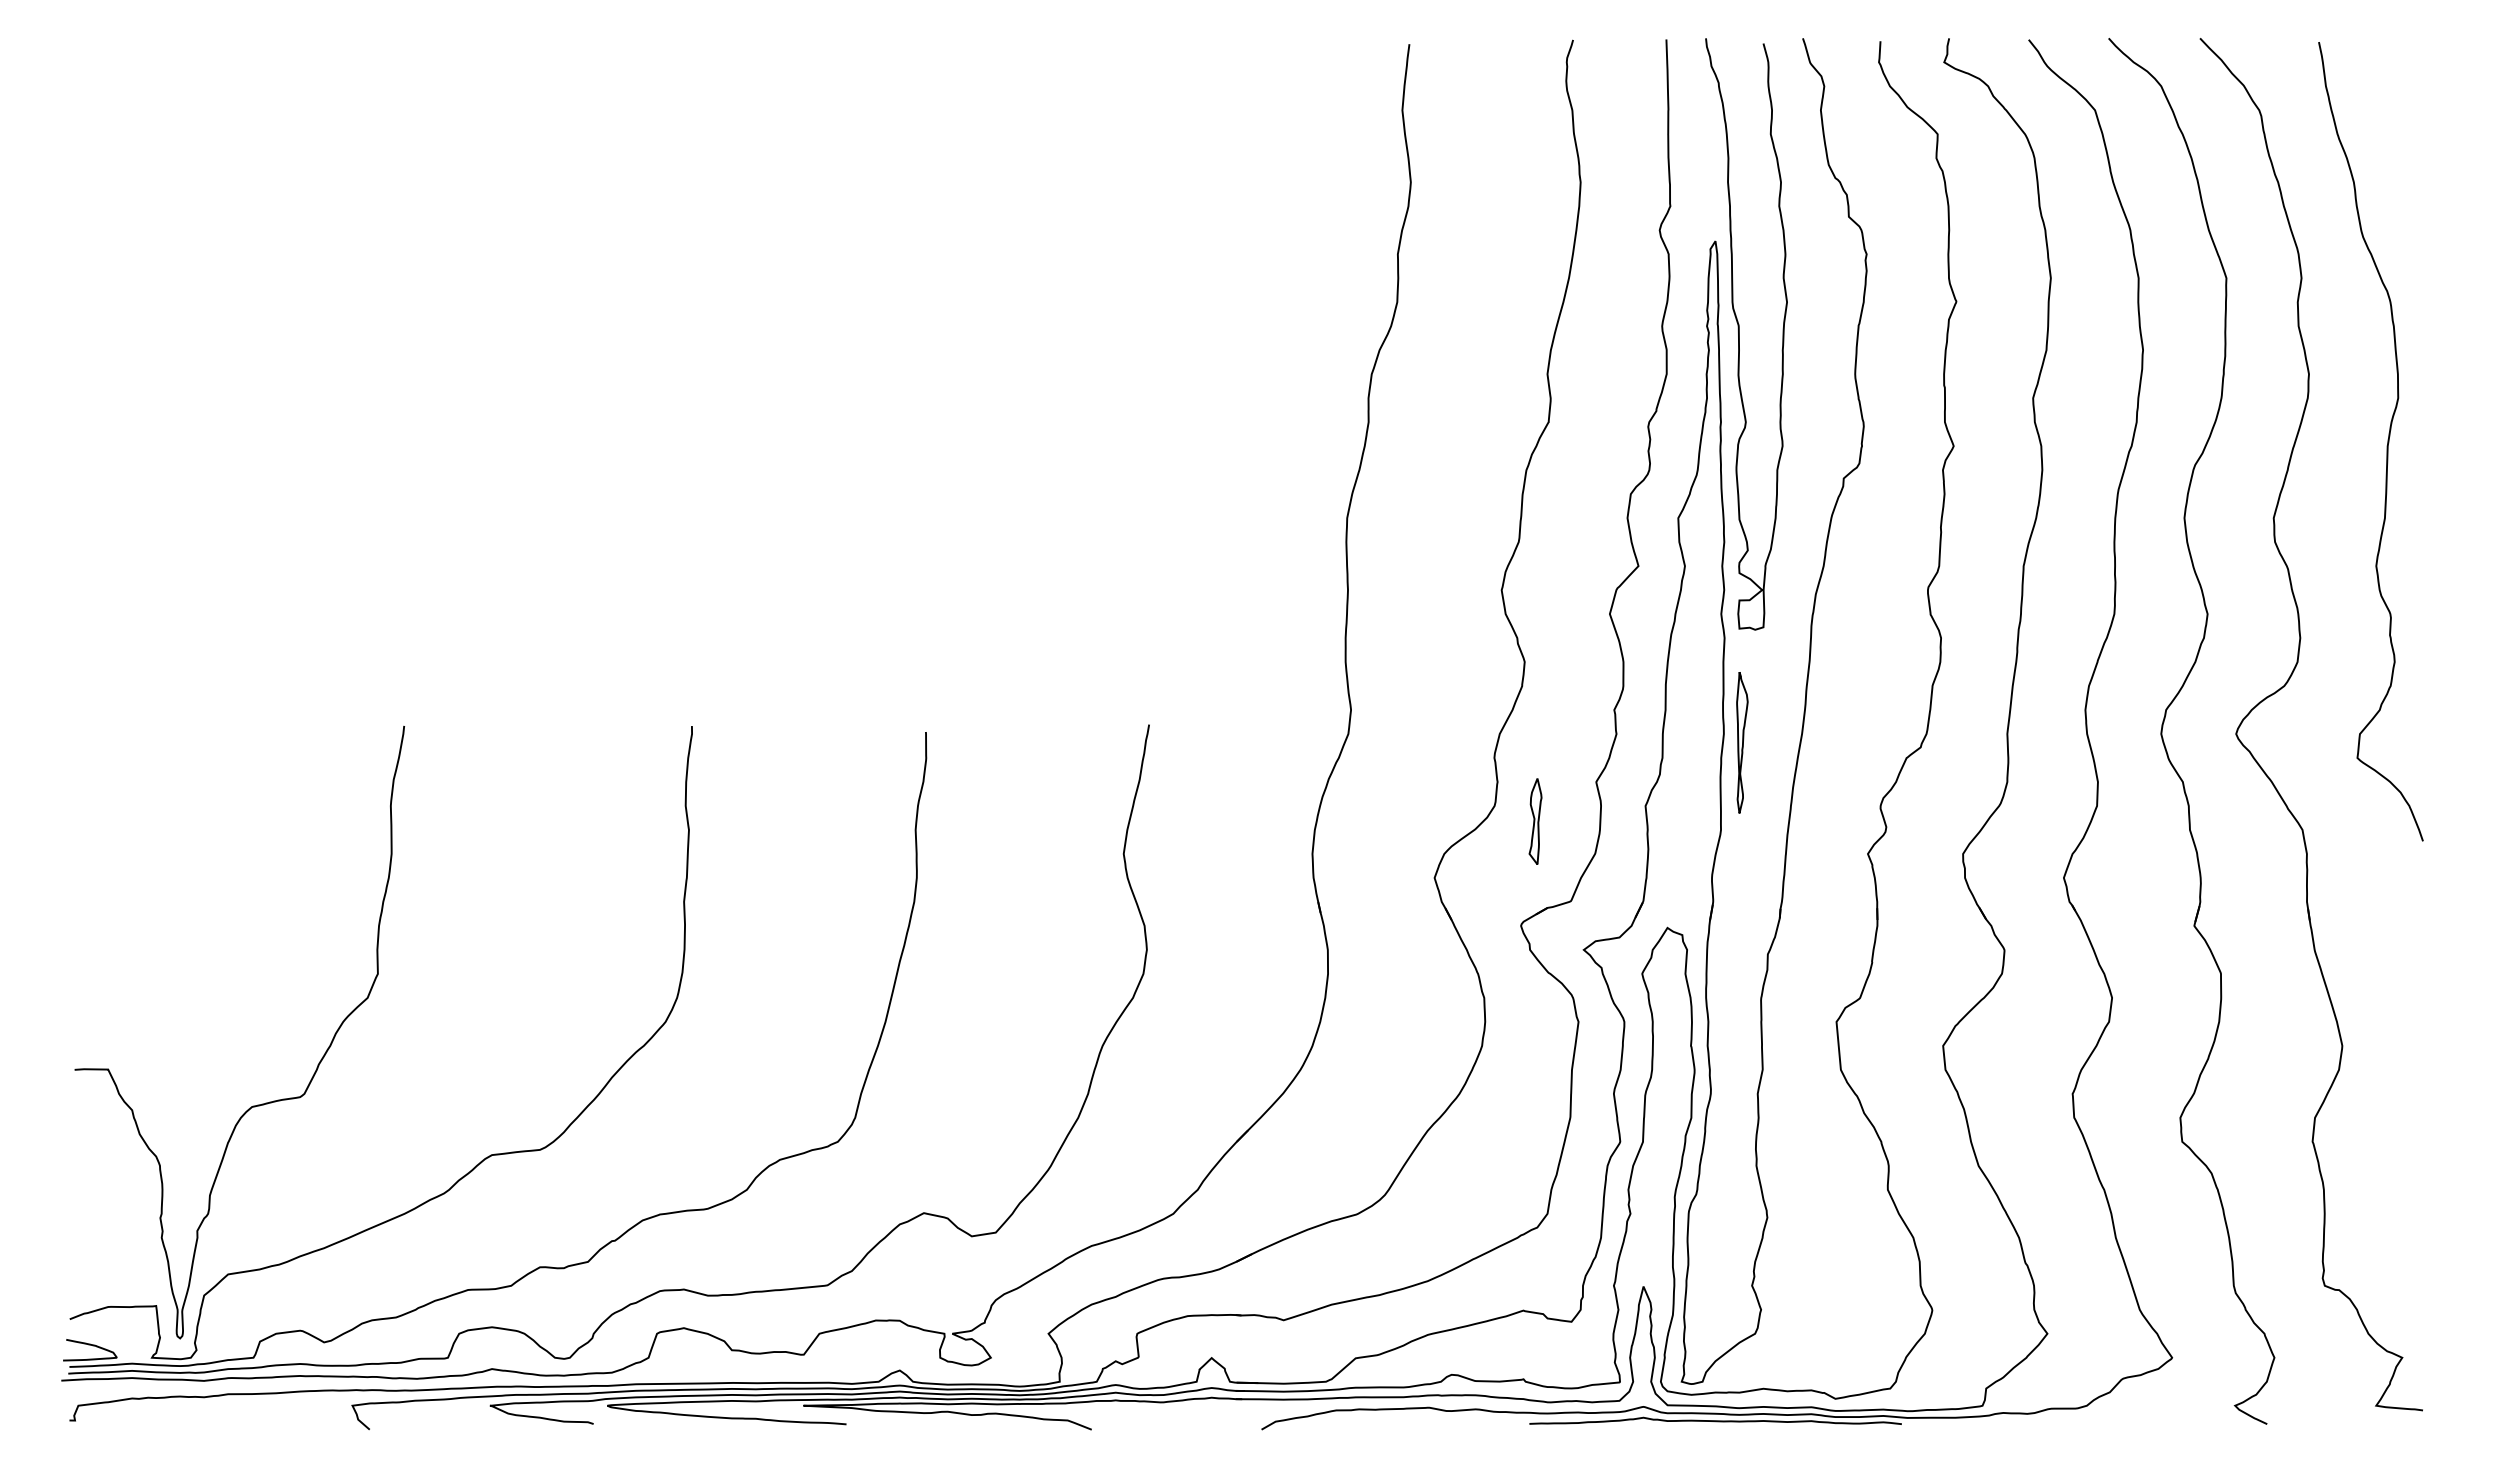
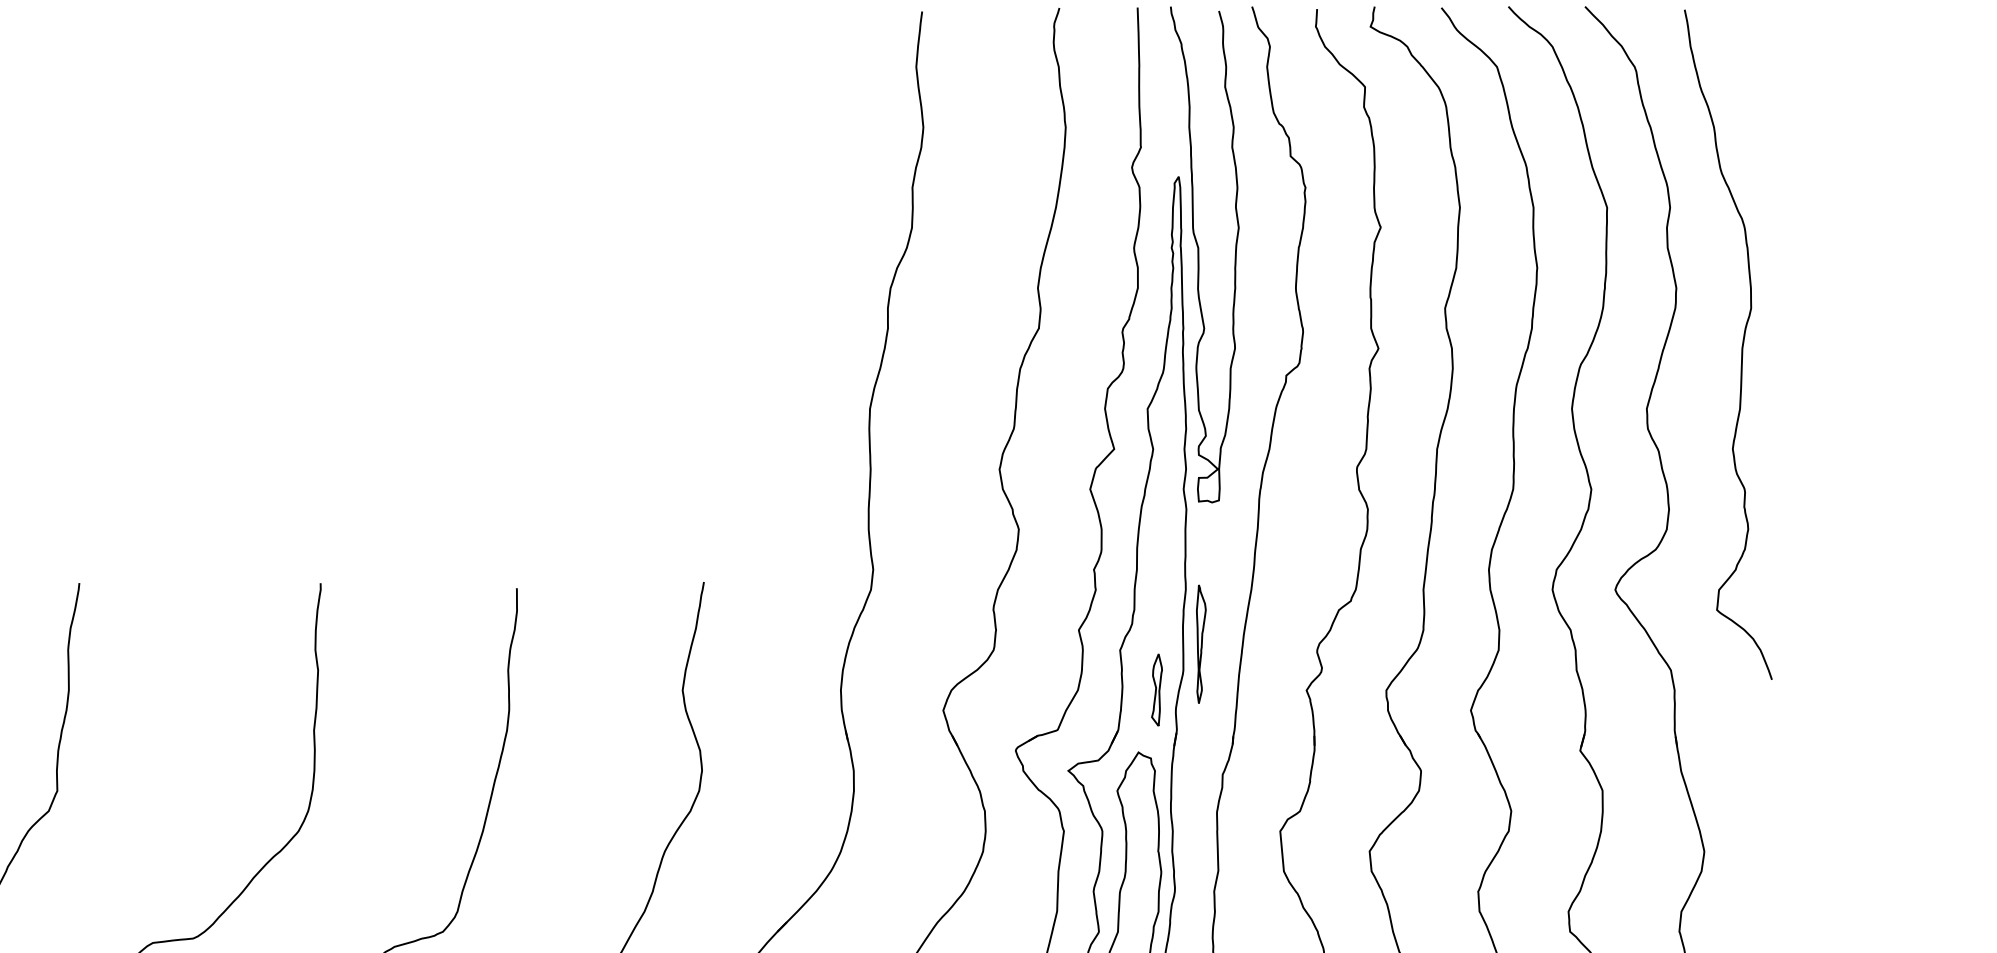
part: (1742, 742) -> (1201, 643), moved
part: (1535, 821) -> (1156, 690), moved

